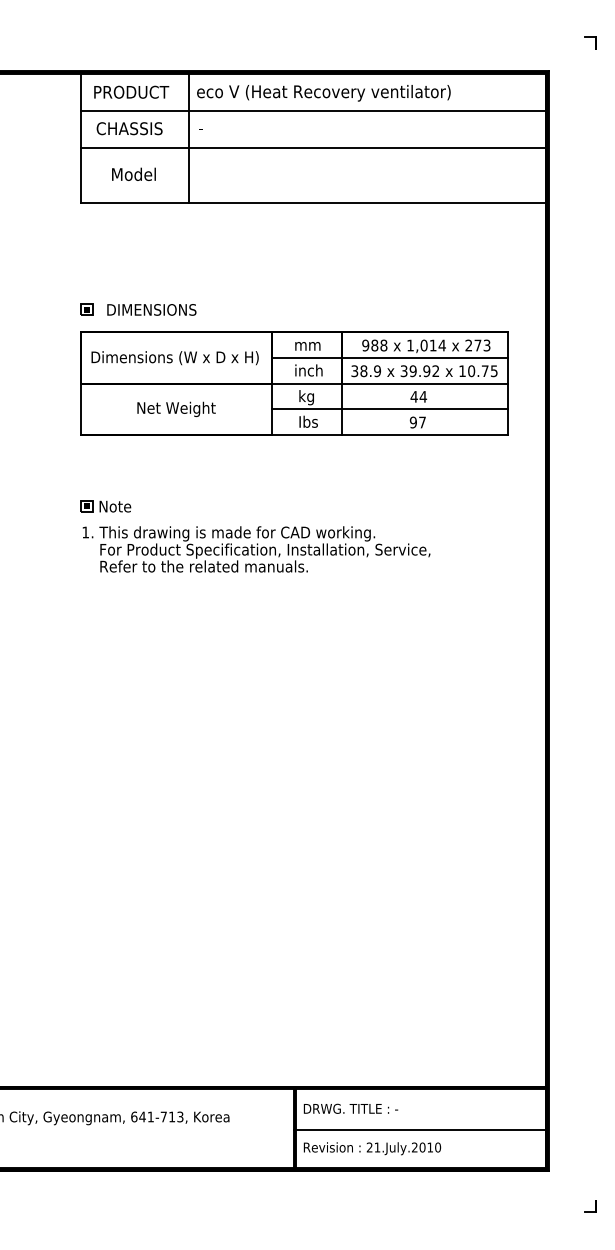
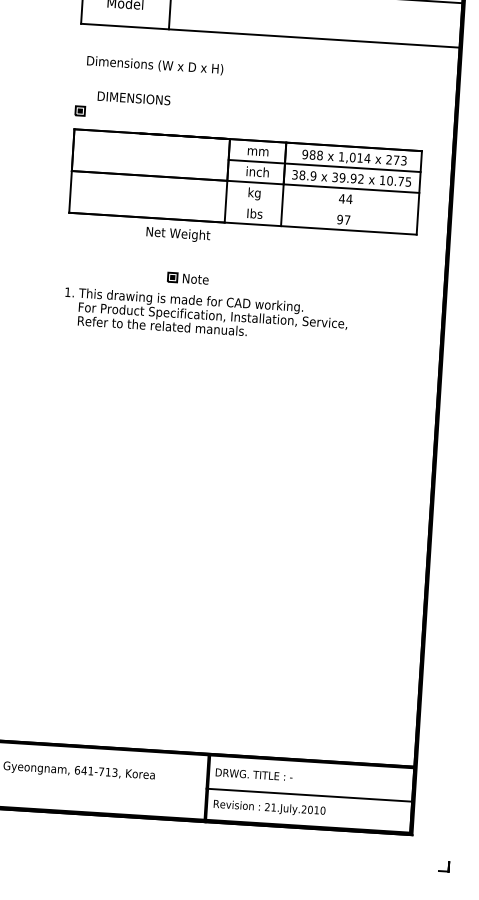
text: (151, 309) -> (133, 98), moved
text: (174, 358) -> (154, 65), moved
text: (176, 409) -> (178, 234), moved
line: (390, 409) -> (322, 207), removed
part: (105, 506) -> (187, 278), moved

